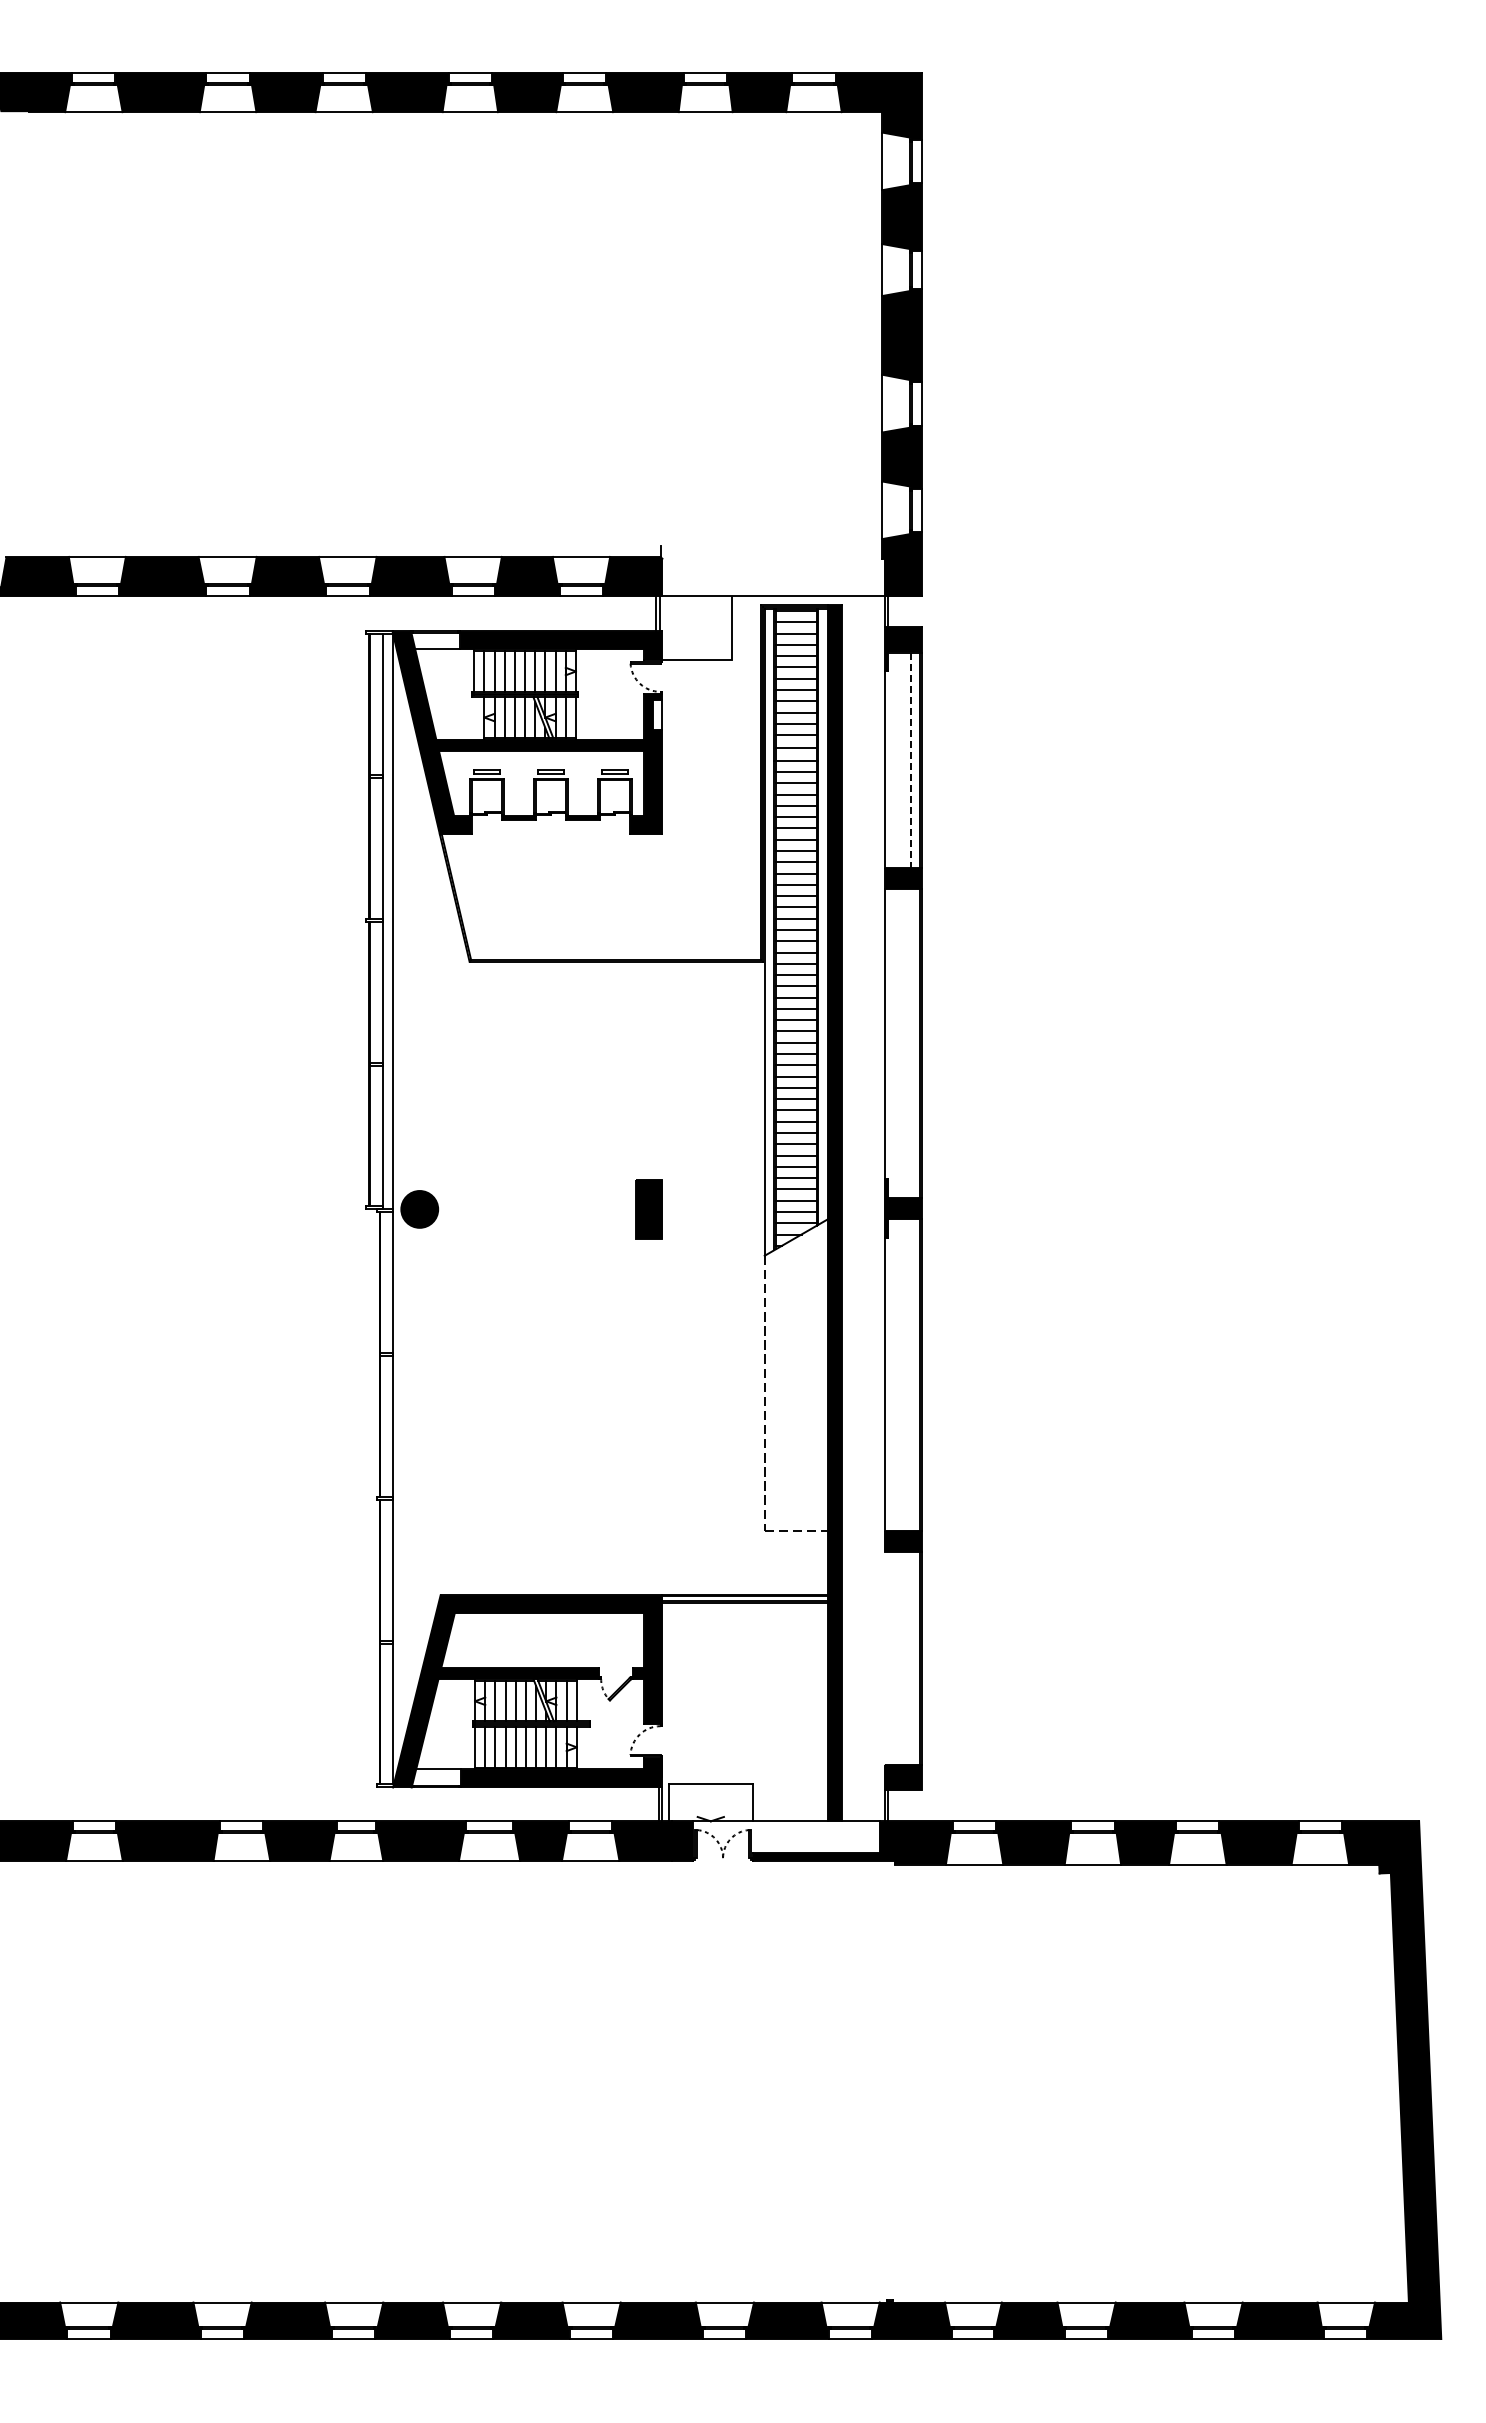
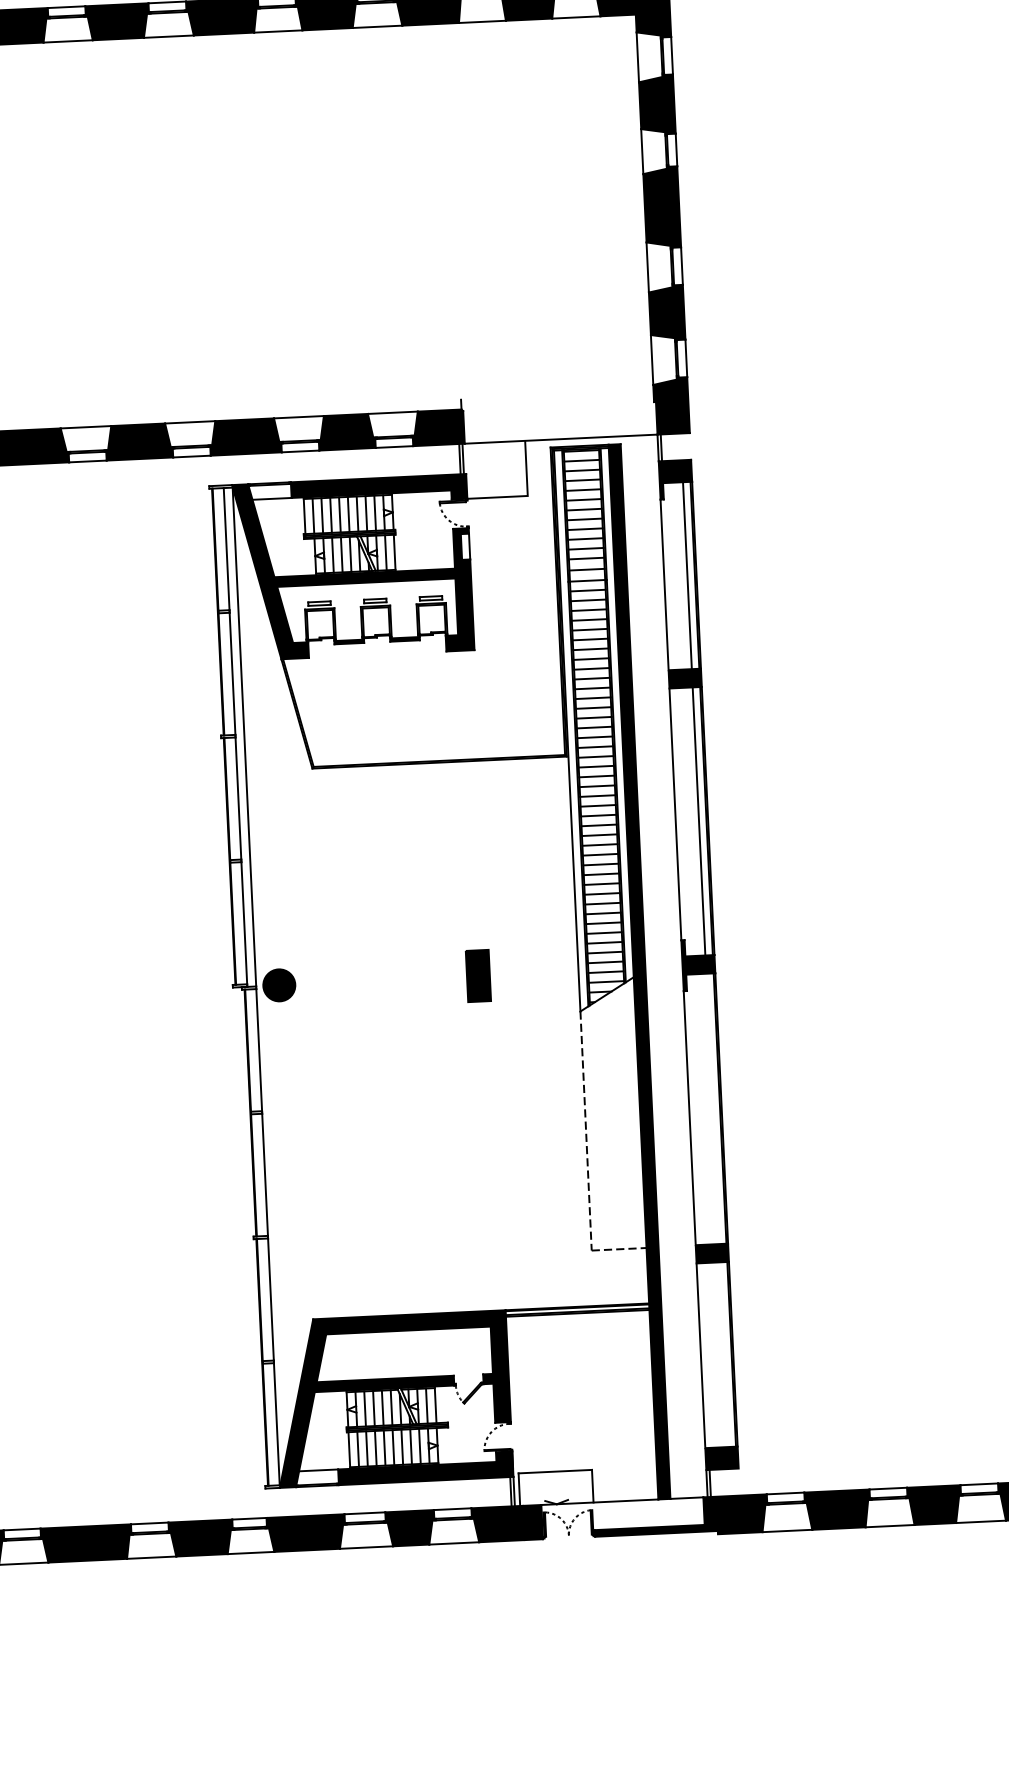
line: (911, 760) -> (687, 575), dashed -> solid
line: (911, 1043) -> (699, 821), added
line: (884, 1657) -> (700, 1355), added

